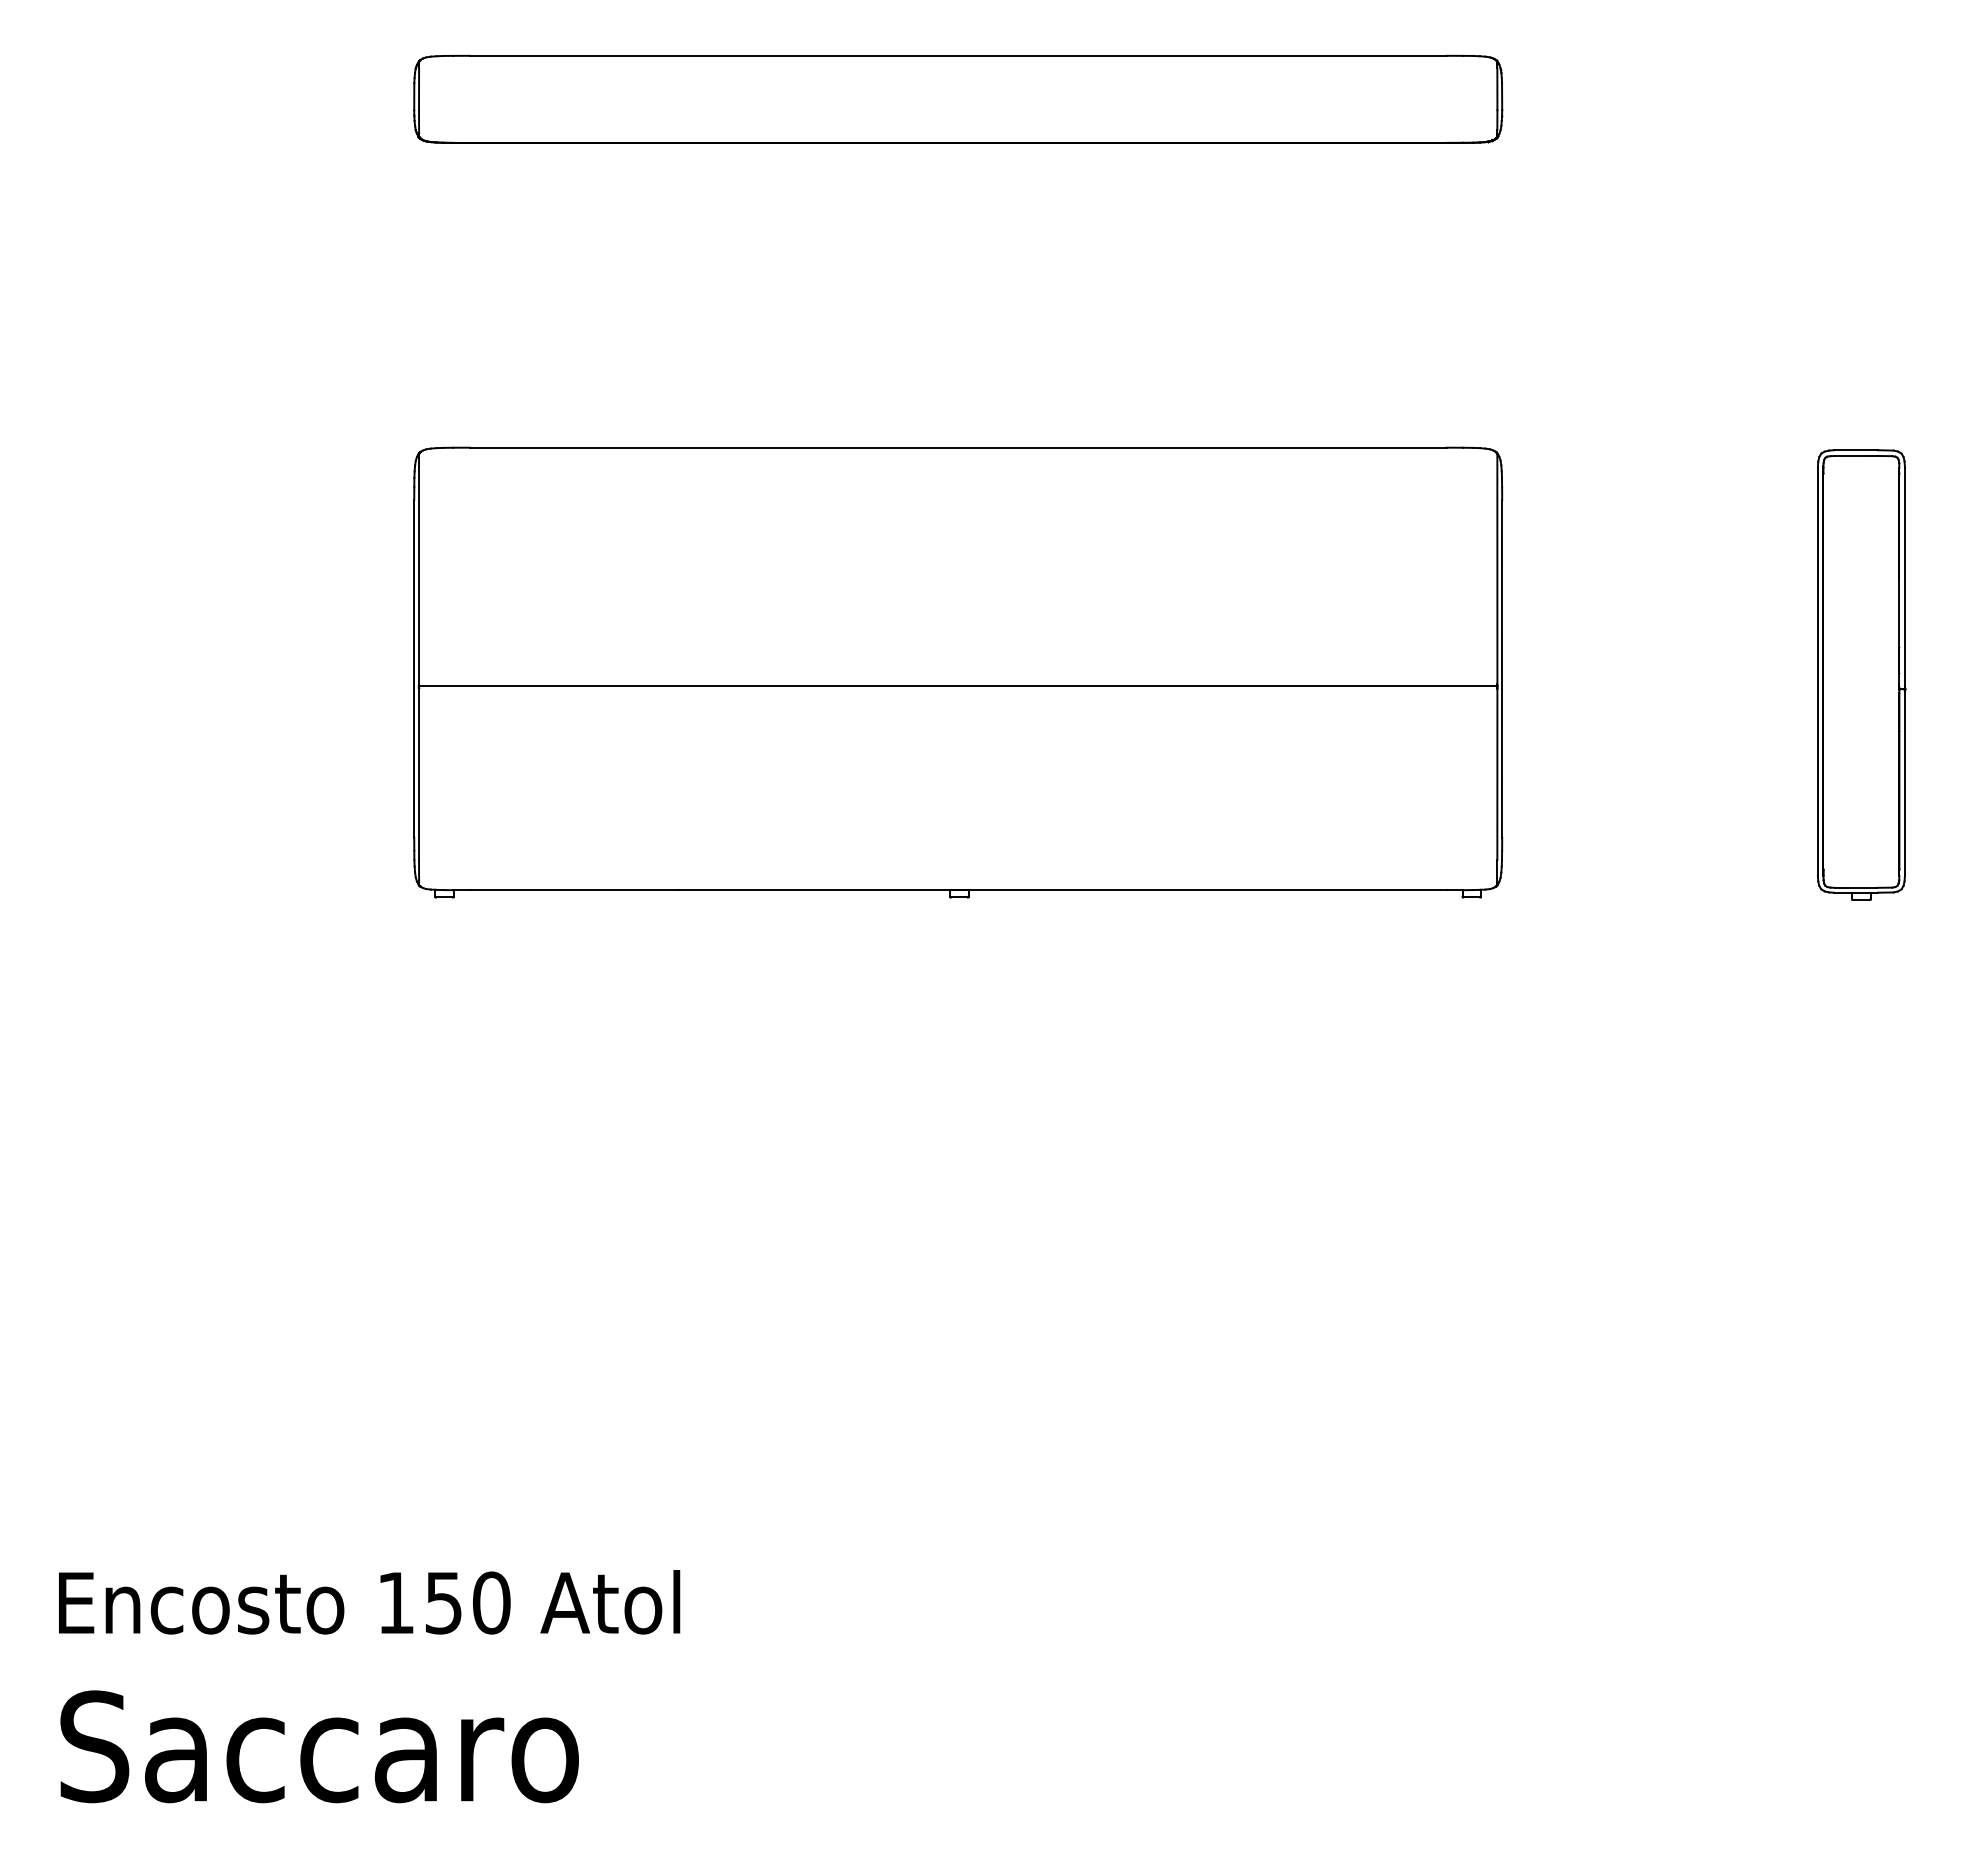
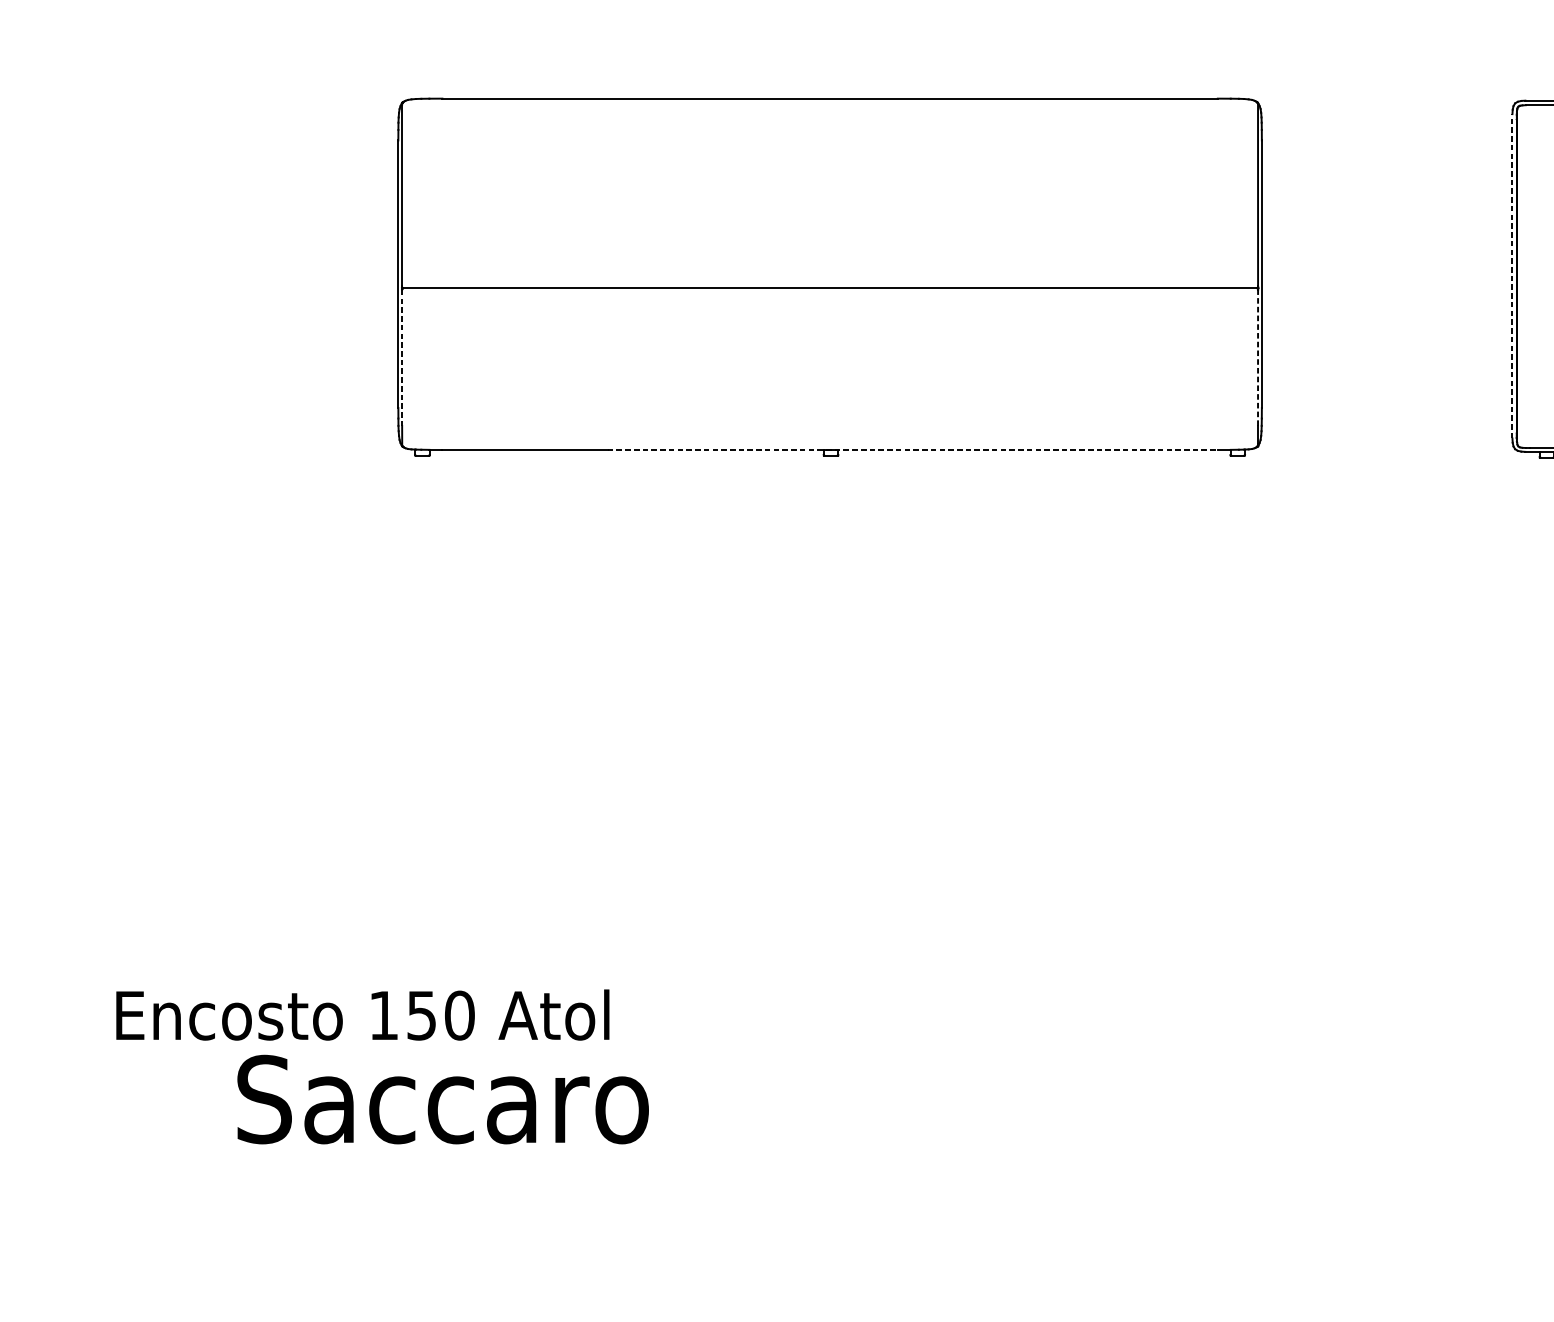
line: (1817, 671) -> (1512, 276), solid -> dashed
line: (419, 774) -> (402, 358), solid -> dashed
line: (1497, 774) -> (1258, 358), solid -> dashed
line: (1062, 890) -> (912, 450), solid -> dashed
text: (319, 1746) -> (443, 1099), moved

